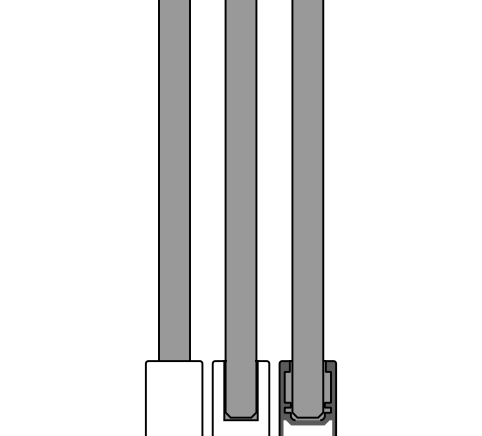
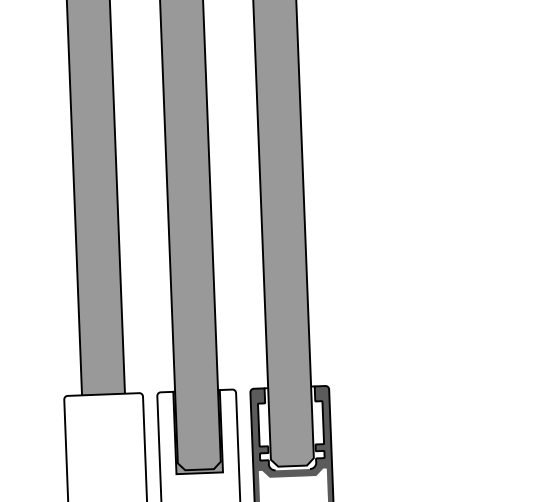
fill: (307, 390) -> (290, 428), removed

